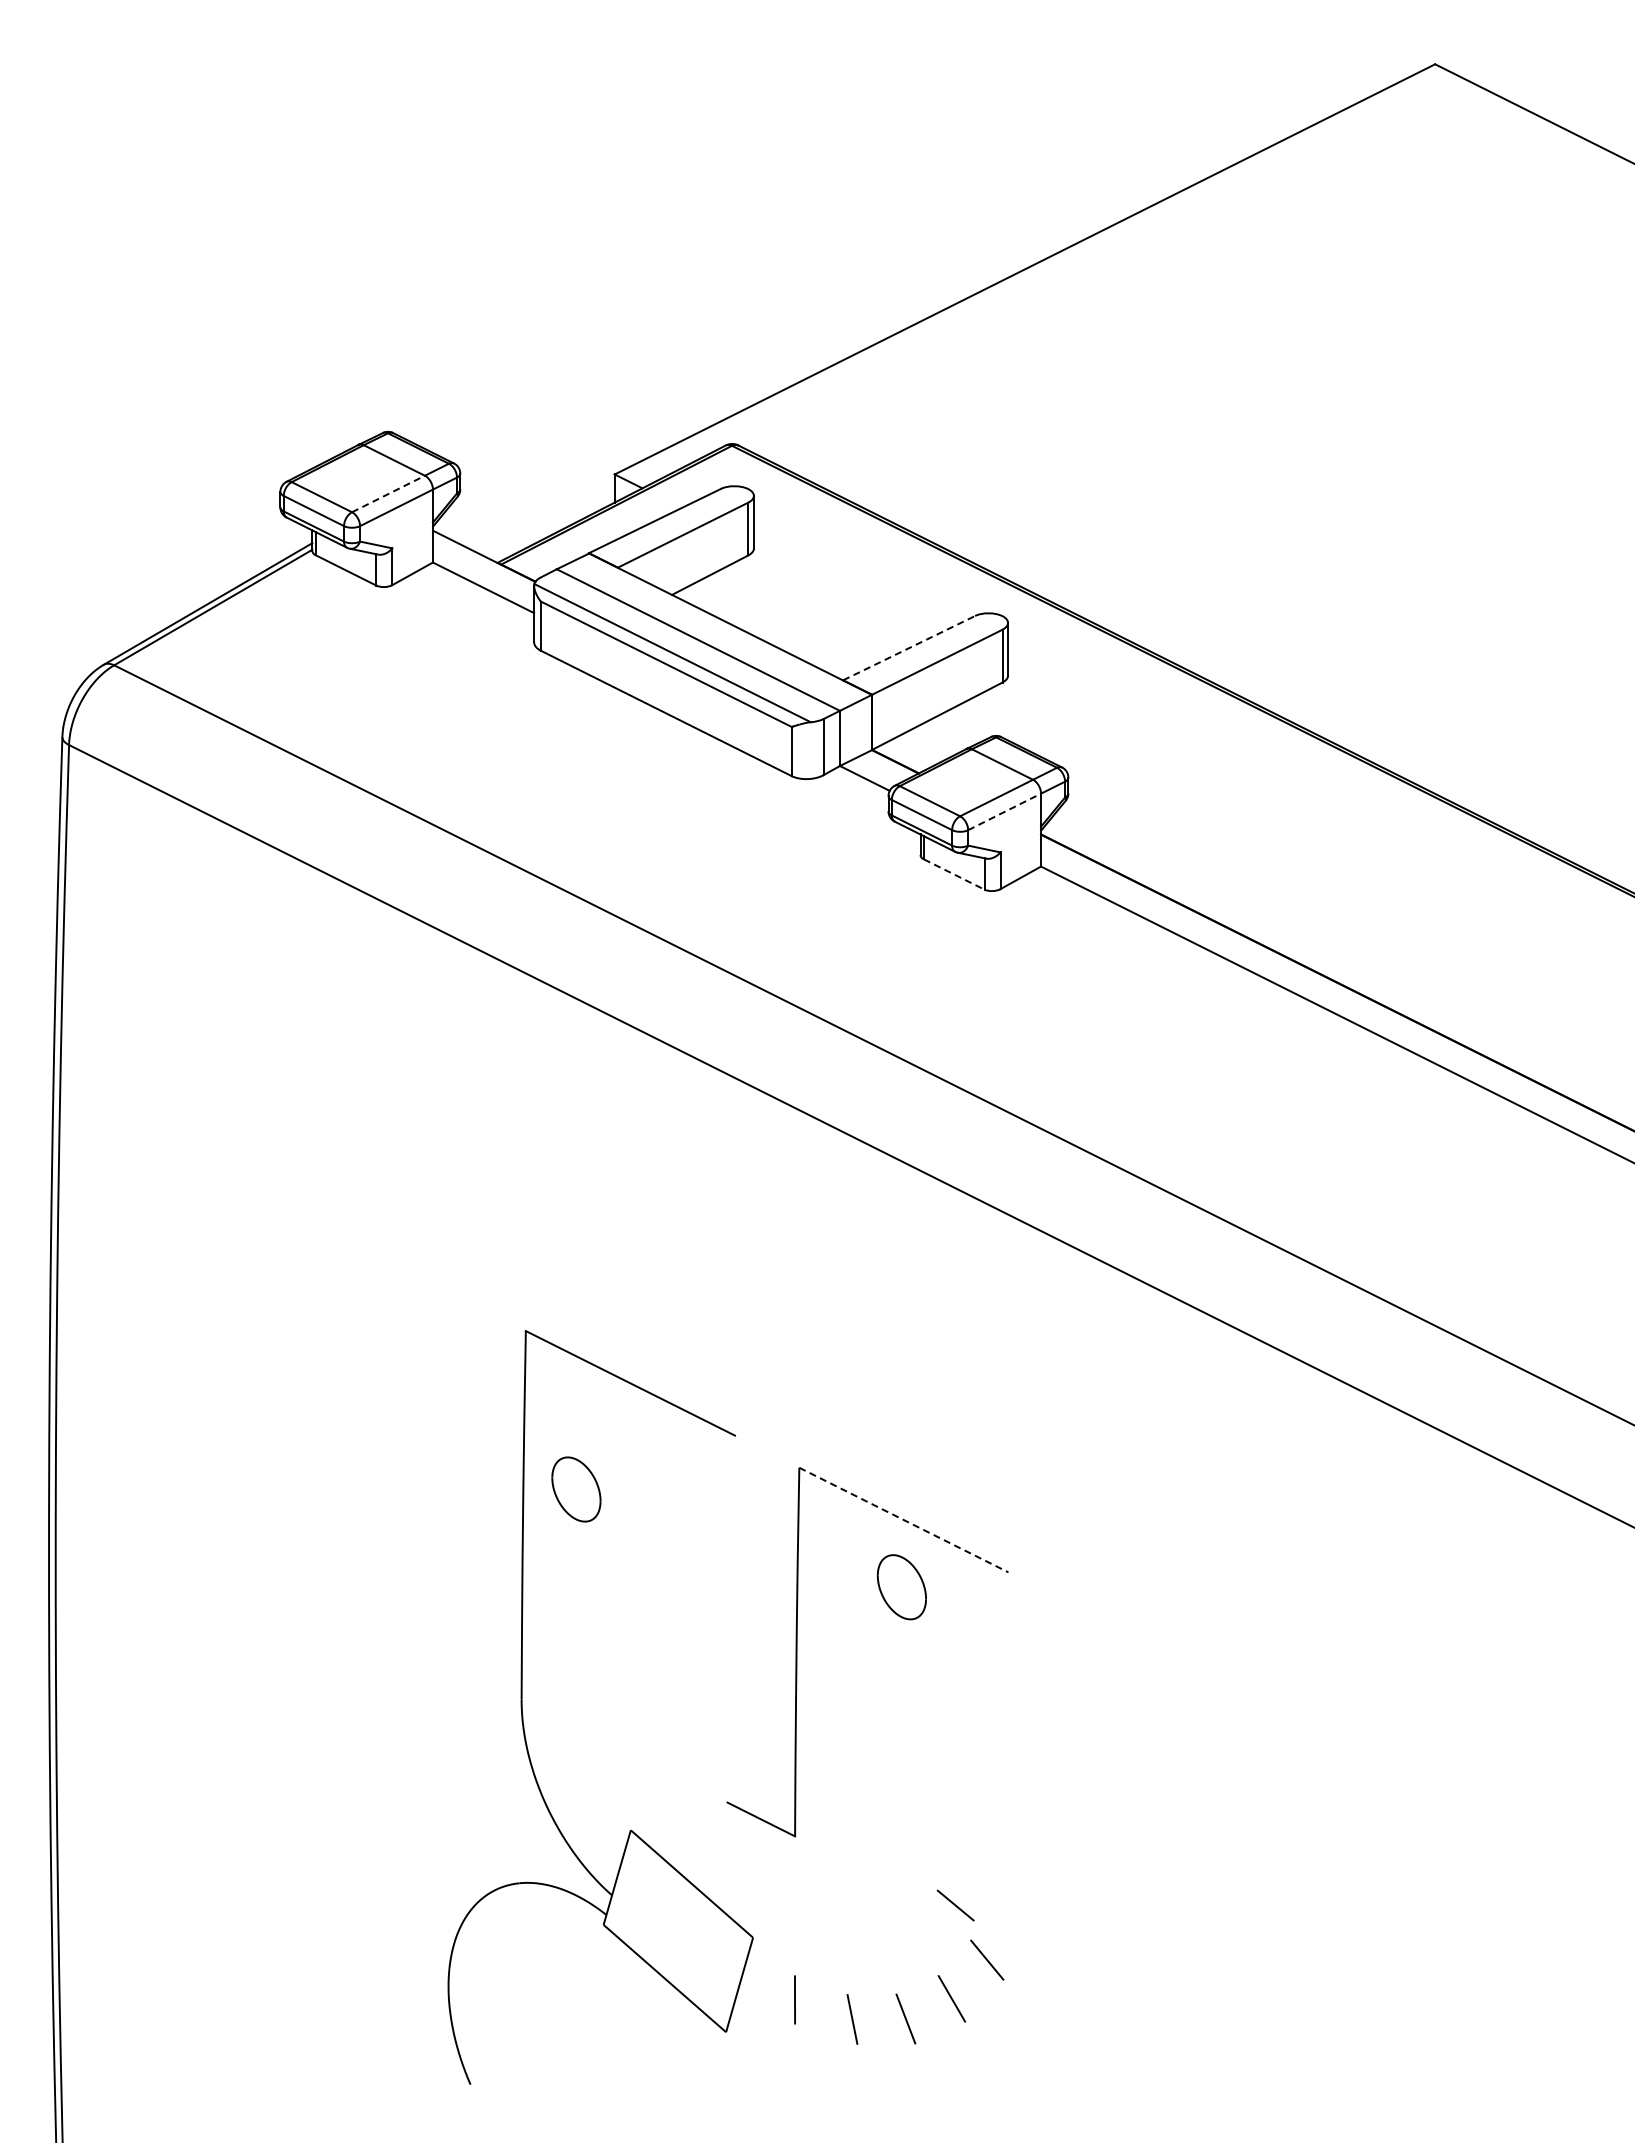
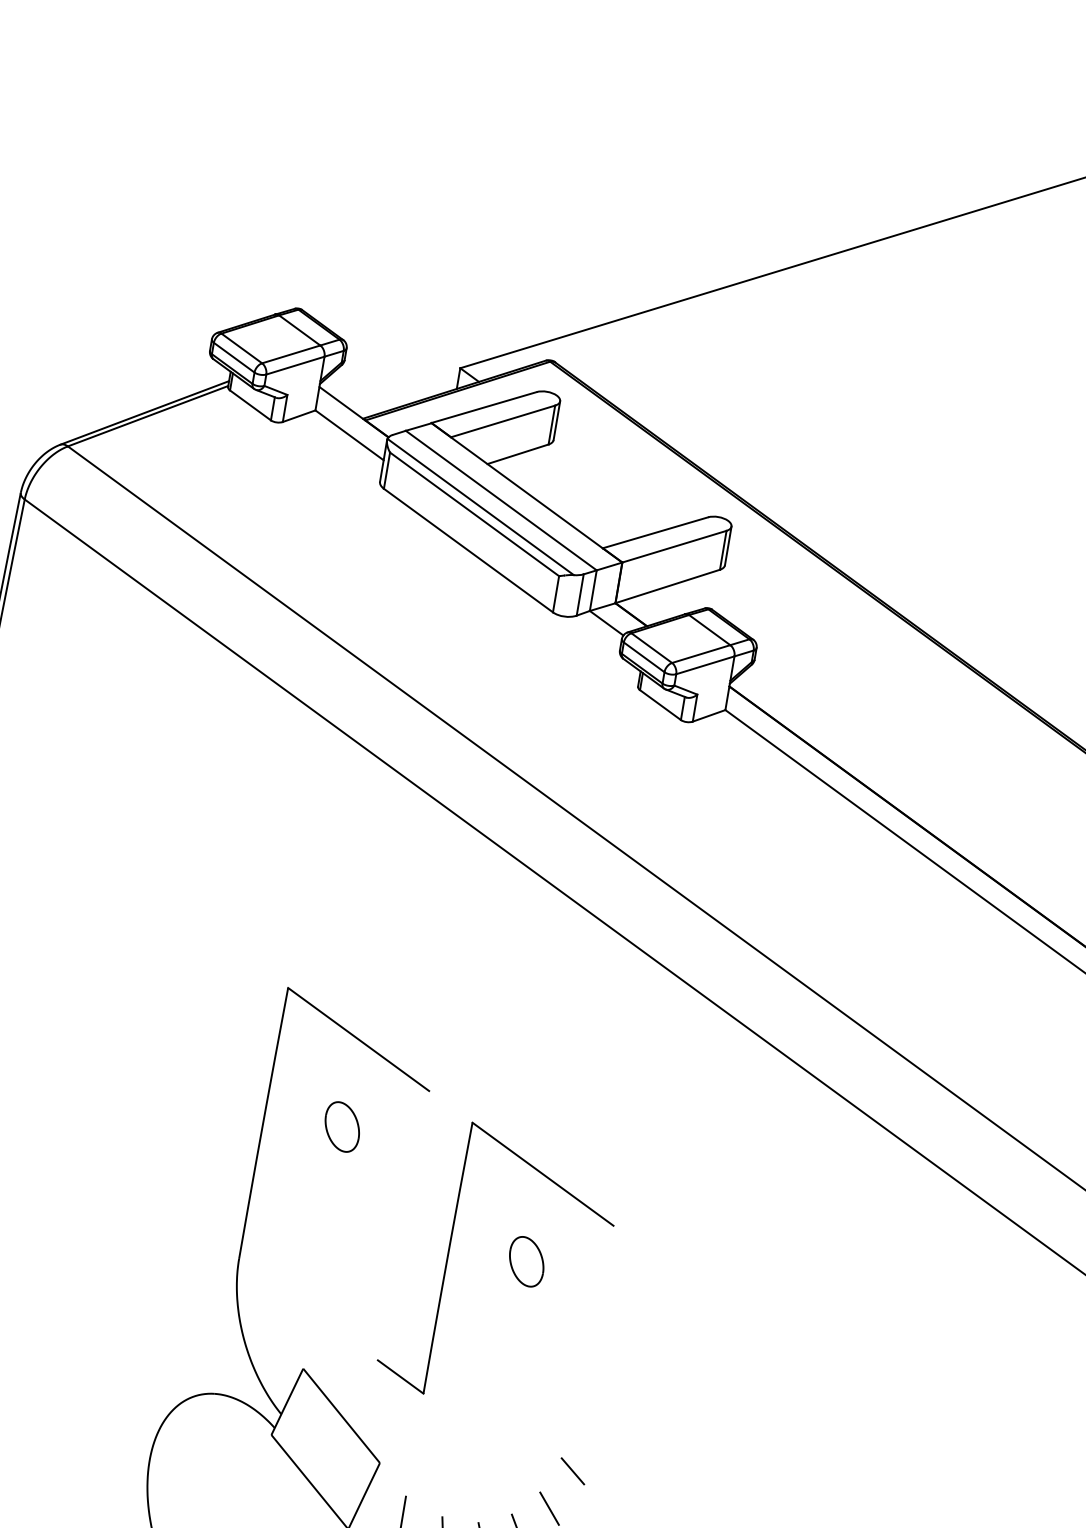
line: (388, 494) -> (291, 354), dashed -> solid
line: (909, 647) -> (655, 532), dashed -> solid
line: (1004, 811) -> (705, 664), dashed -> solid
line: (954, 874) -> (660, 705), dashed -> solid
part: (576, 1489) -> (342, 1127), moved
line: (903, 1520) -> (542, 1174), dashed -> solid
part: (901, 1587) -> (526, 1261), moved
line: (955, 1905) -> (572, 1471), moved

